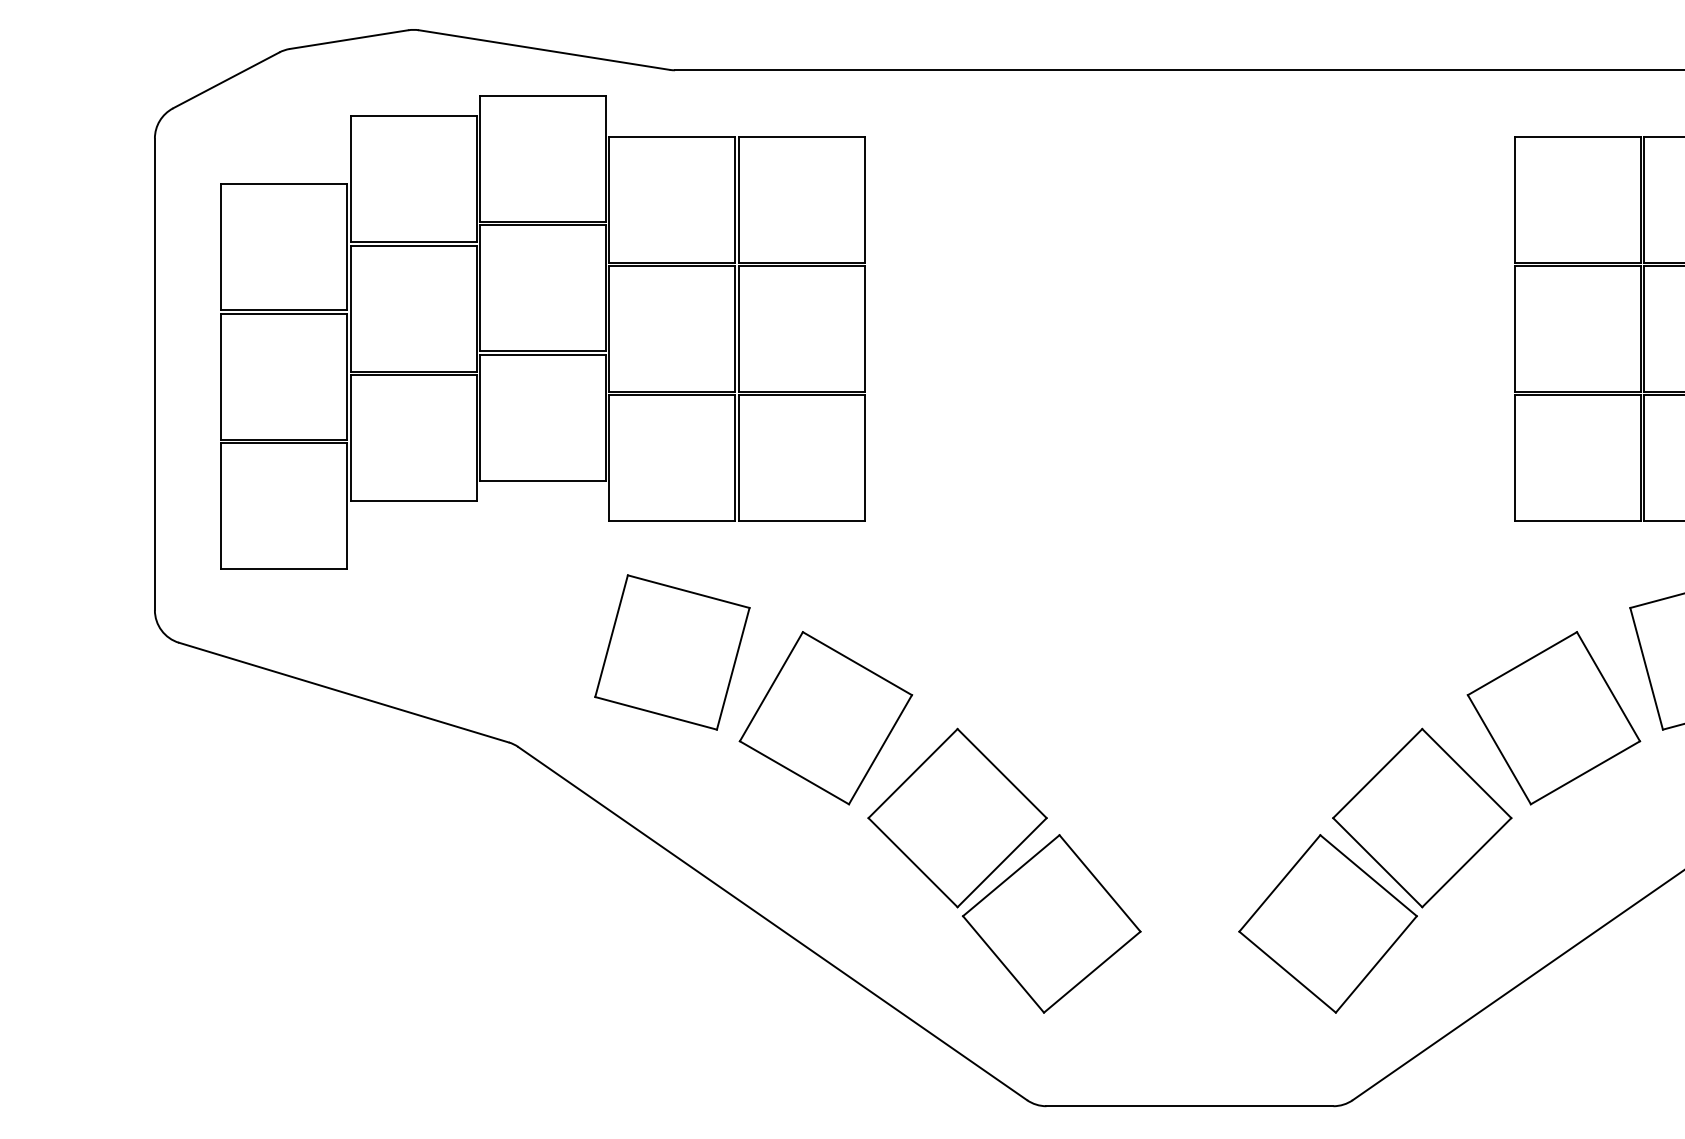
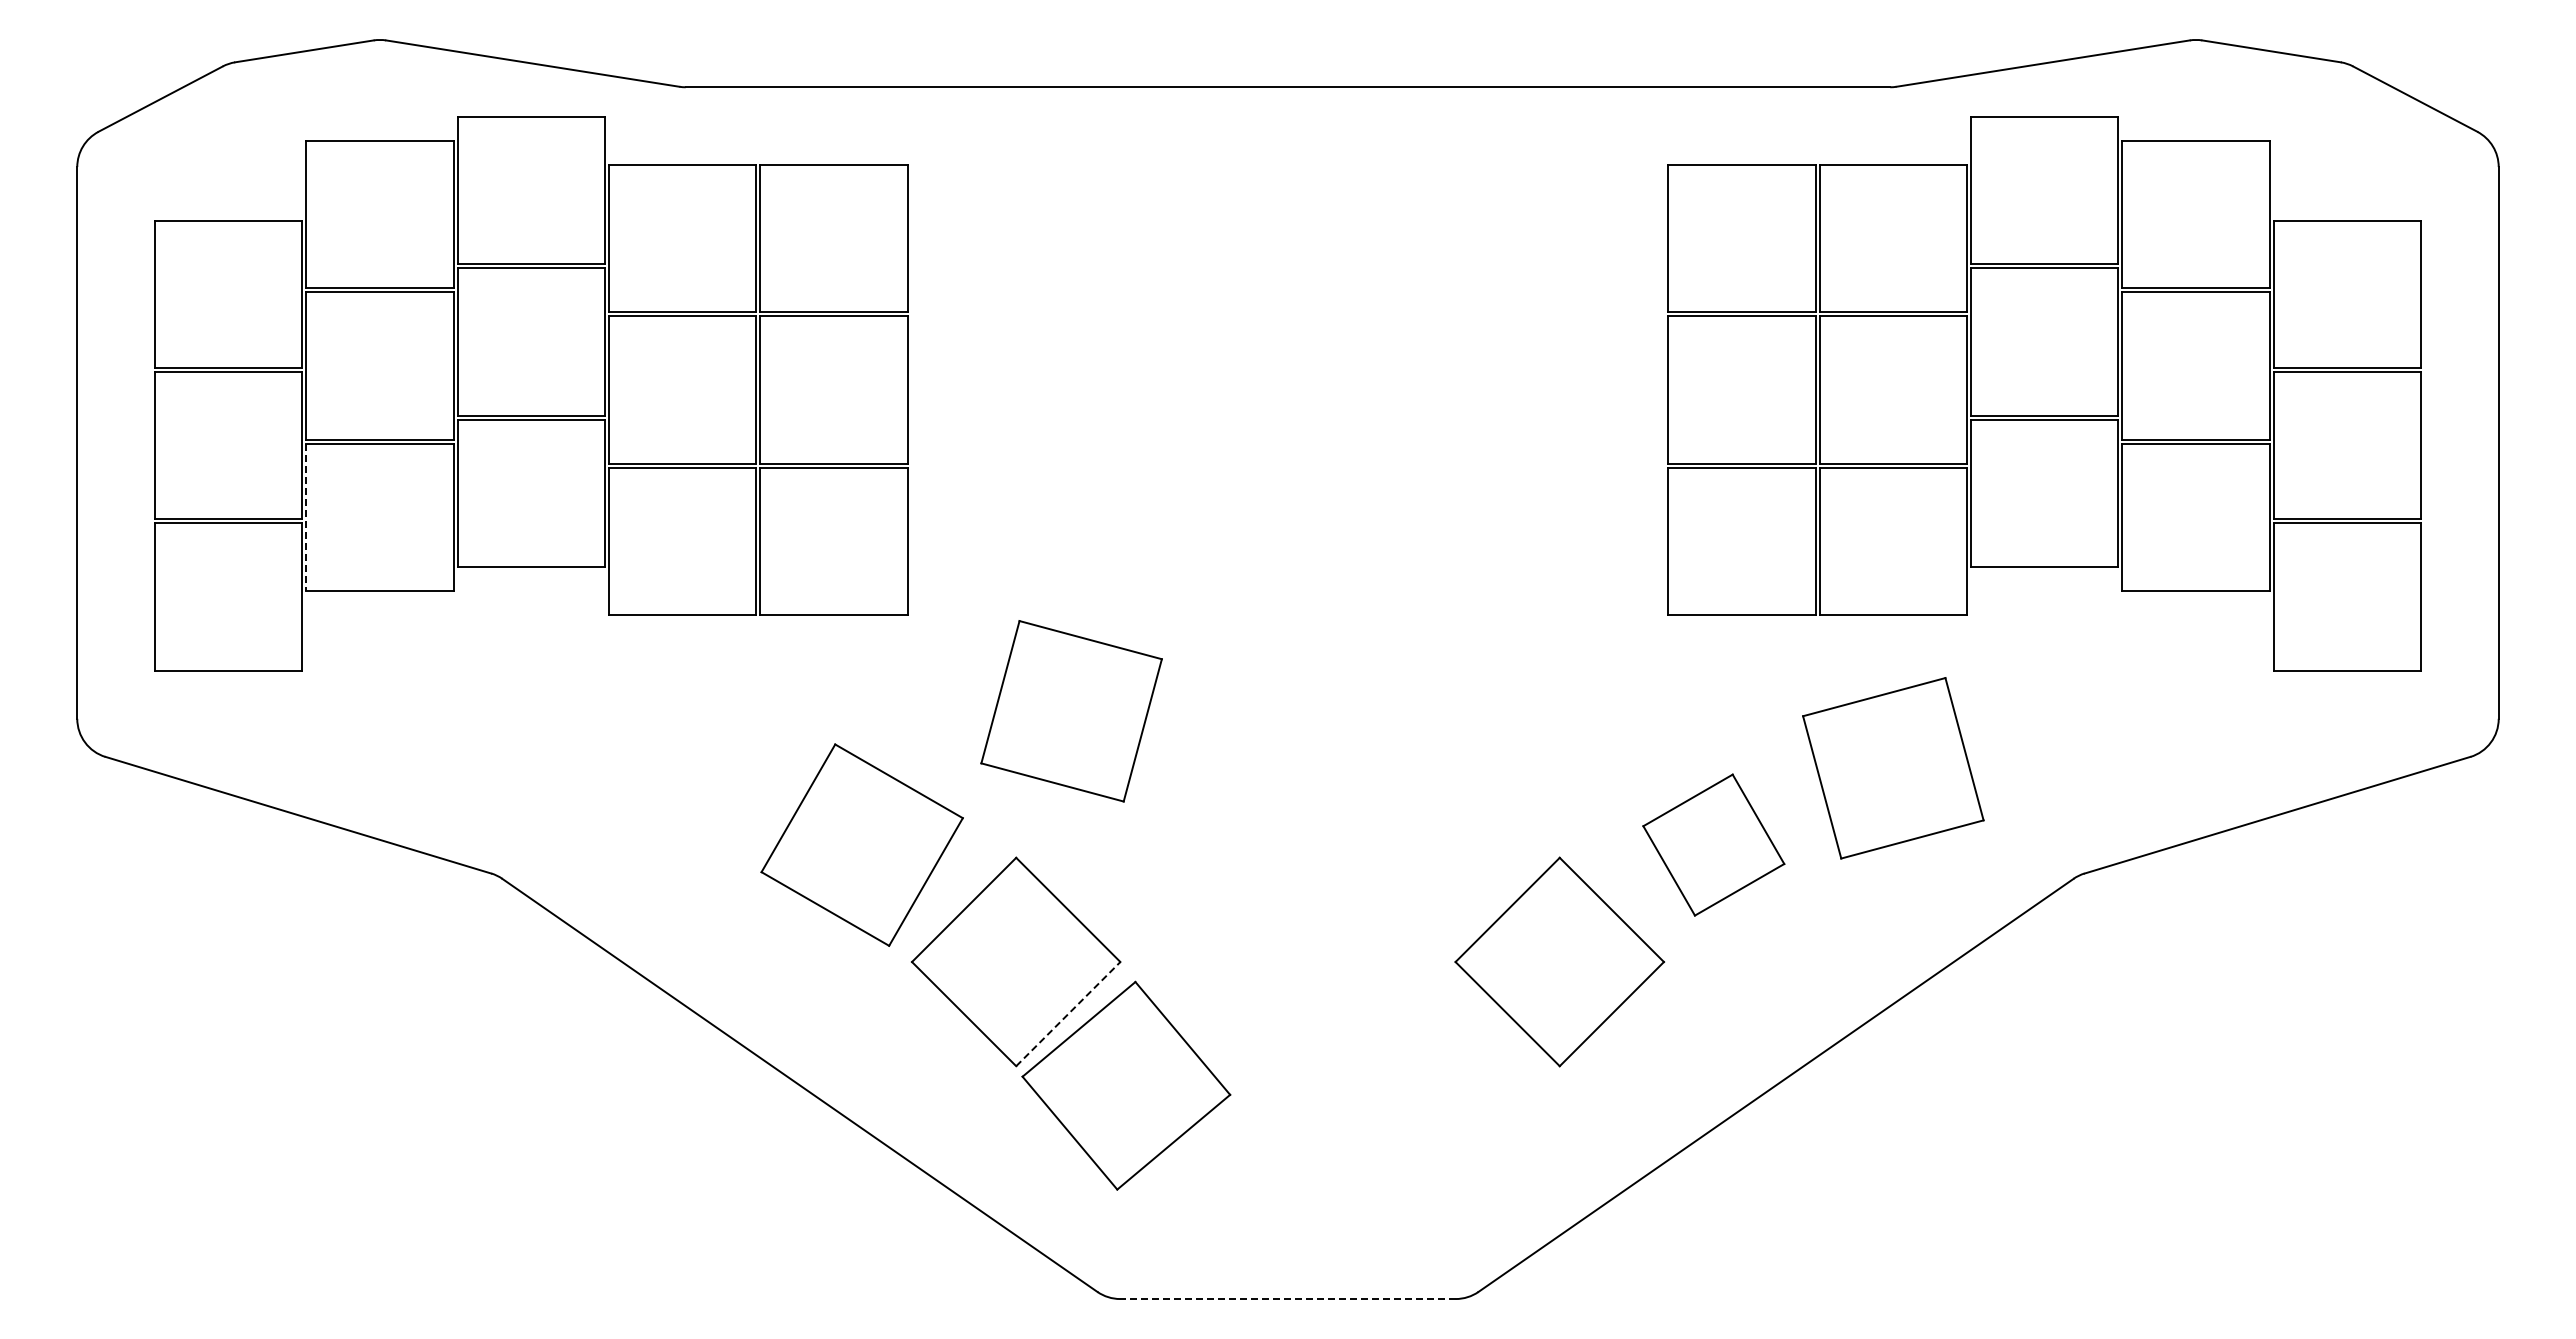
line: (350, 438) -> (306, 517), solid -> dashed
part: (672, 652) -> (1071, 711), moved
part: (1553, 717) -> (1713, 844), size x0.7
line: (1002, 862) -> (1068, 1014), solid -> dashed
part: (1328, 923) -> (1449, 1085), removed
line: (1190, 1106) -> (1288, 1299), solid -> dashed

